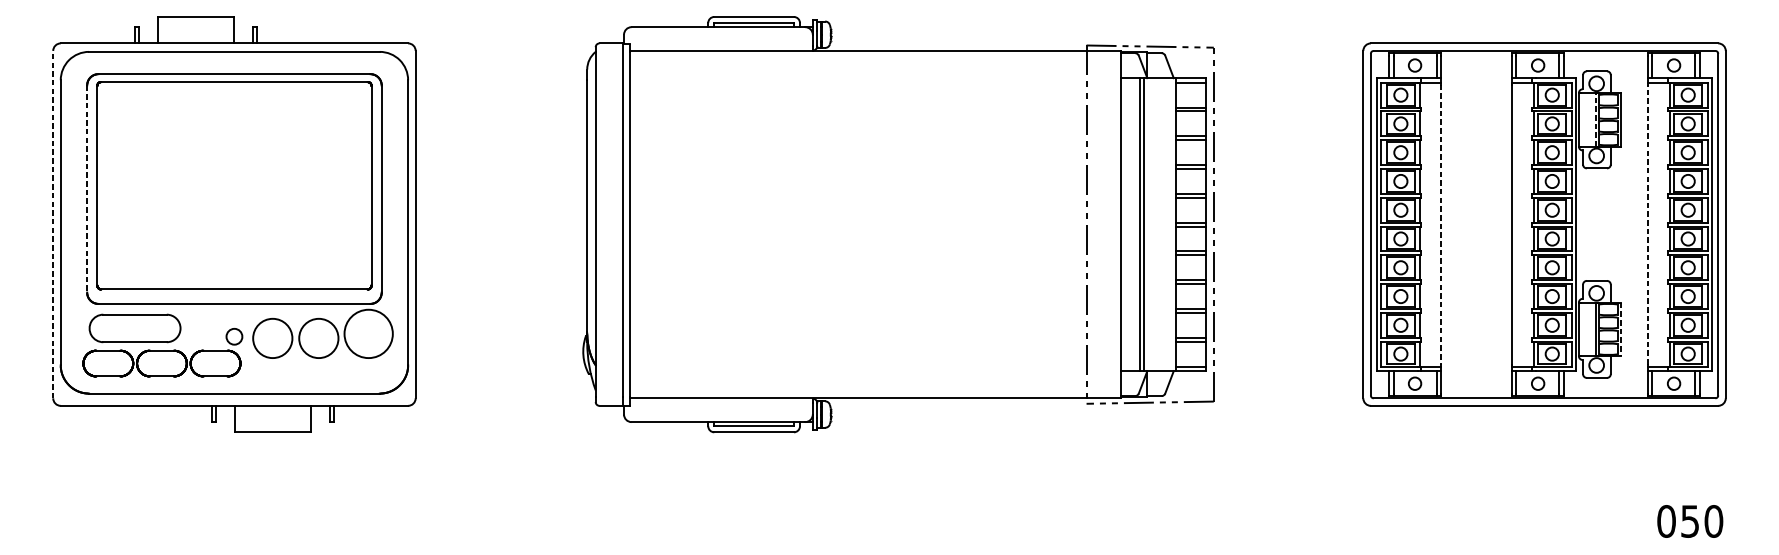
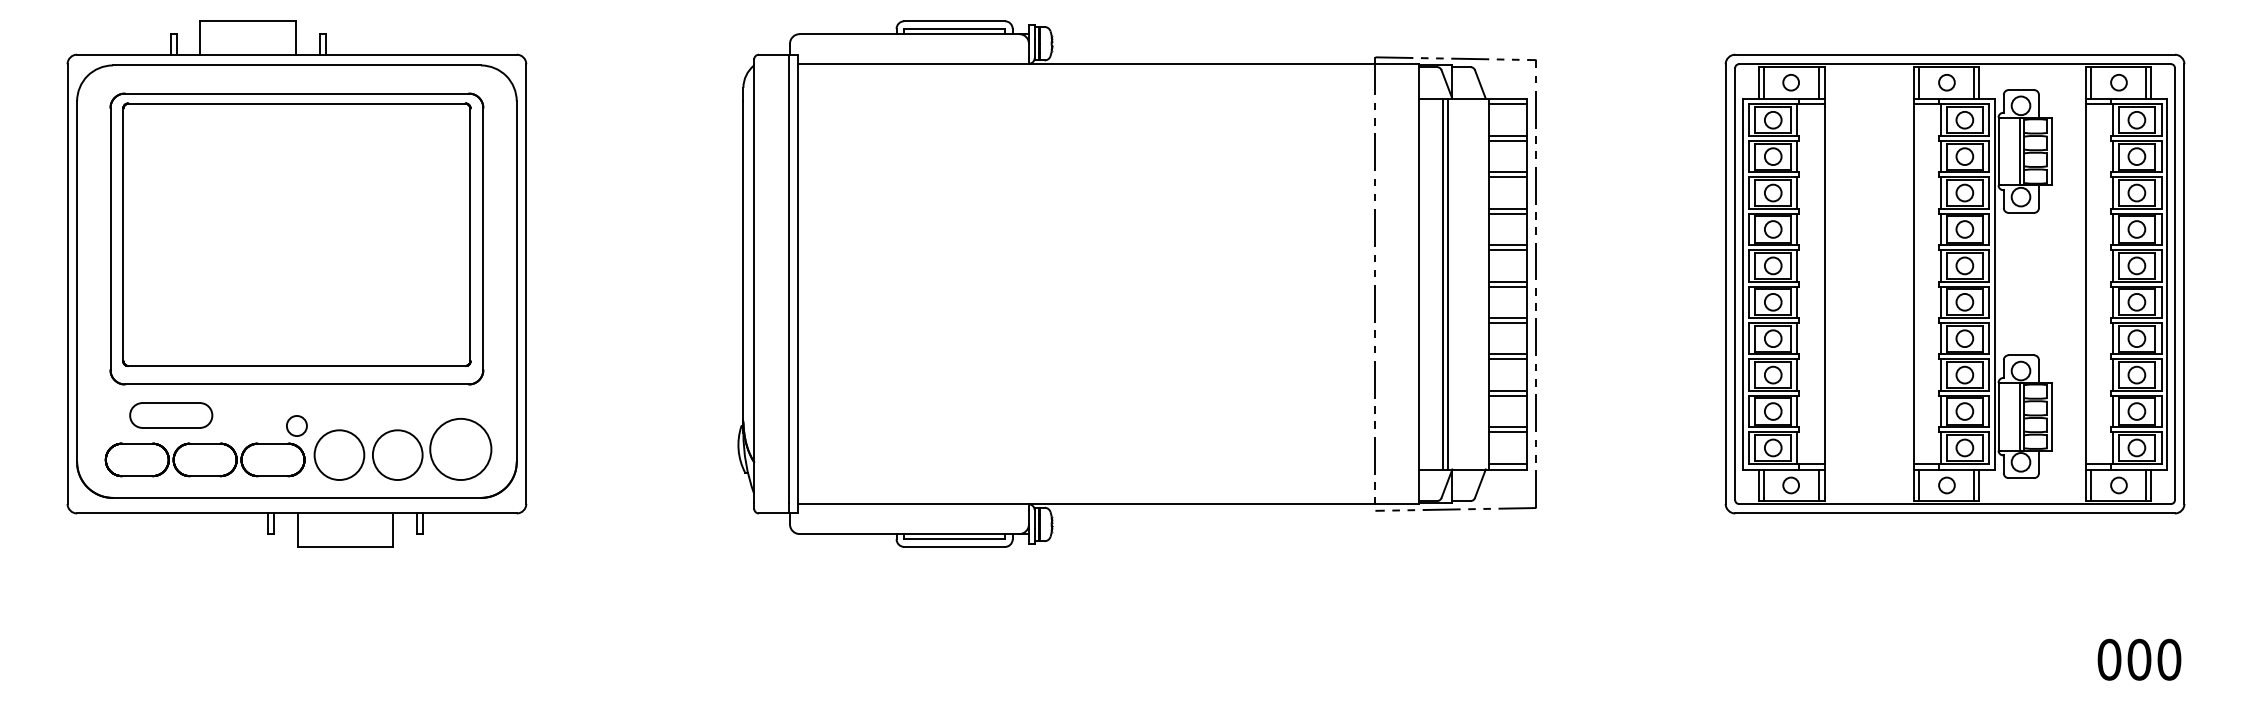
line: (1595, 119) -> (2019, 151), dashed -> solid
line: (87, 189) -> (110, 239), dashed -> solid
line: (53, 224) -> (67, 284), dashed -> solid
line: (1441, 224) -> (1824, 284), dashed -> solid
line: (1647, 224) -> (2085, 283), dashed -> solid
part: (135, 328) -> (171, 415), size x0.71
line: (1620, 329) -> (2051, 416), dashed -> solid
part: (322, 333) -> (402, 449), moved
text: (1690, 521) -> (2139, 659), 050 -> 000

